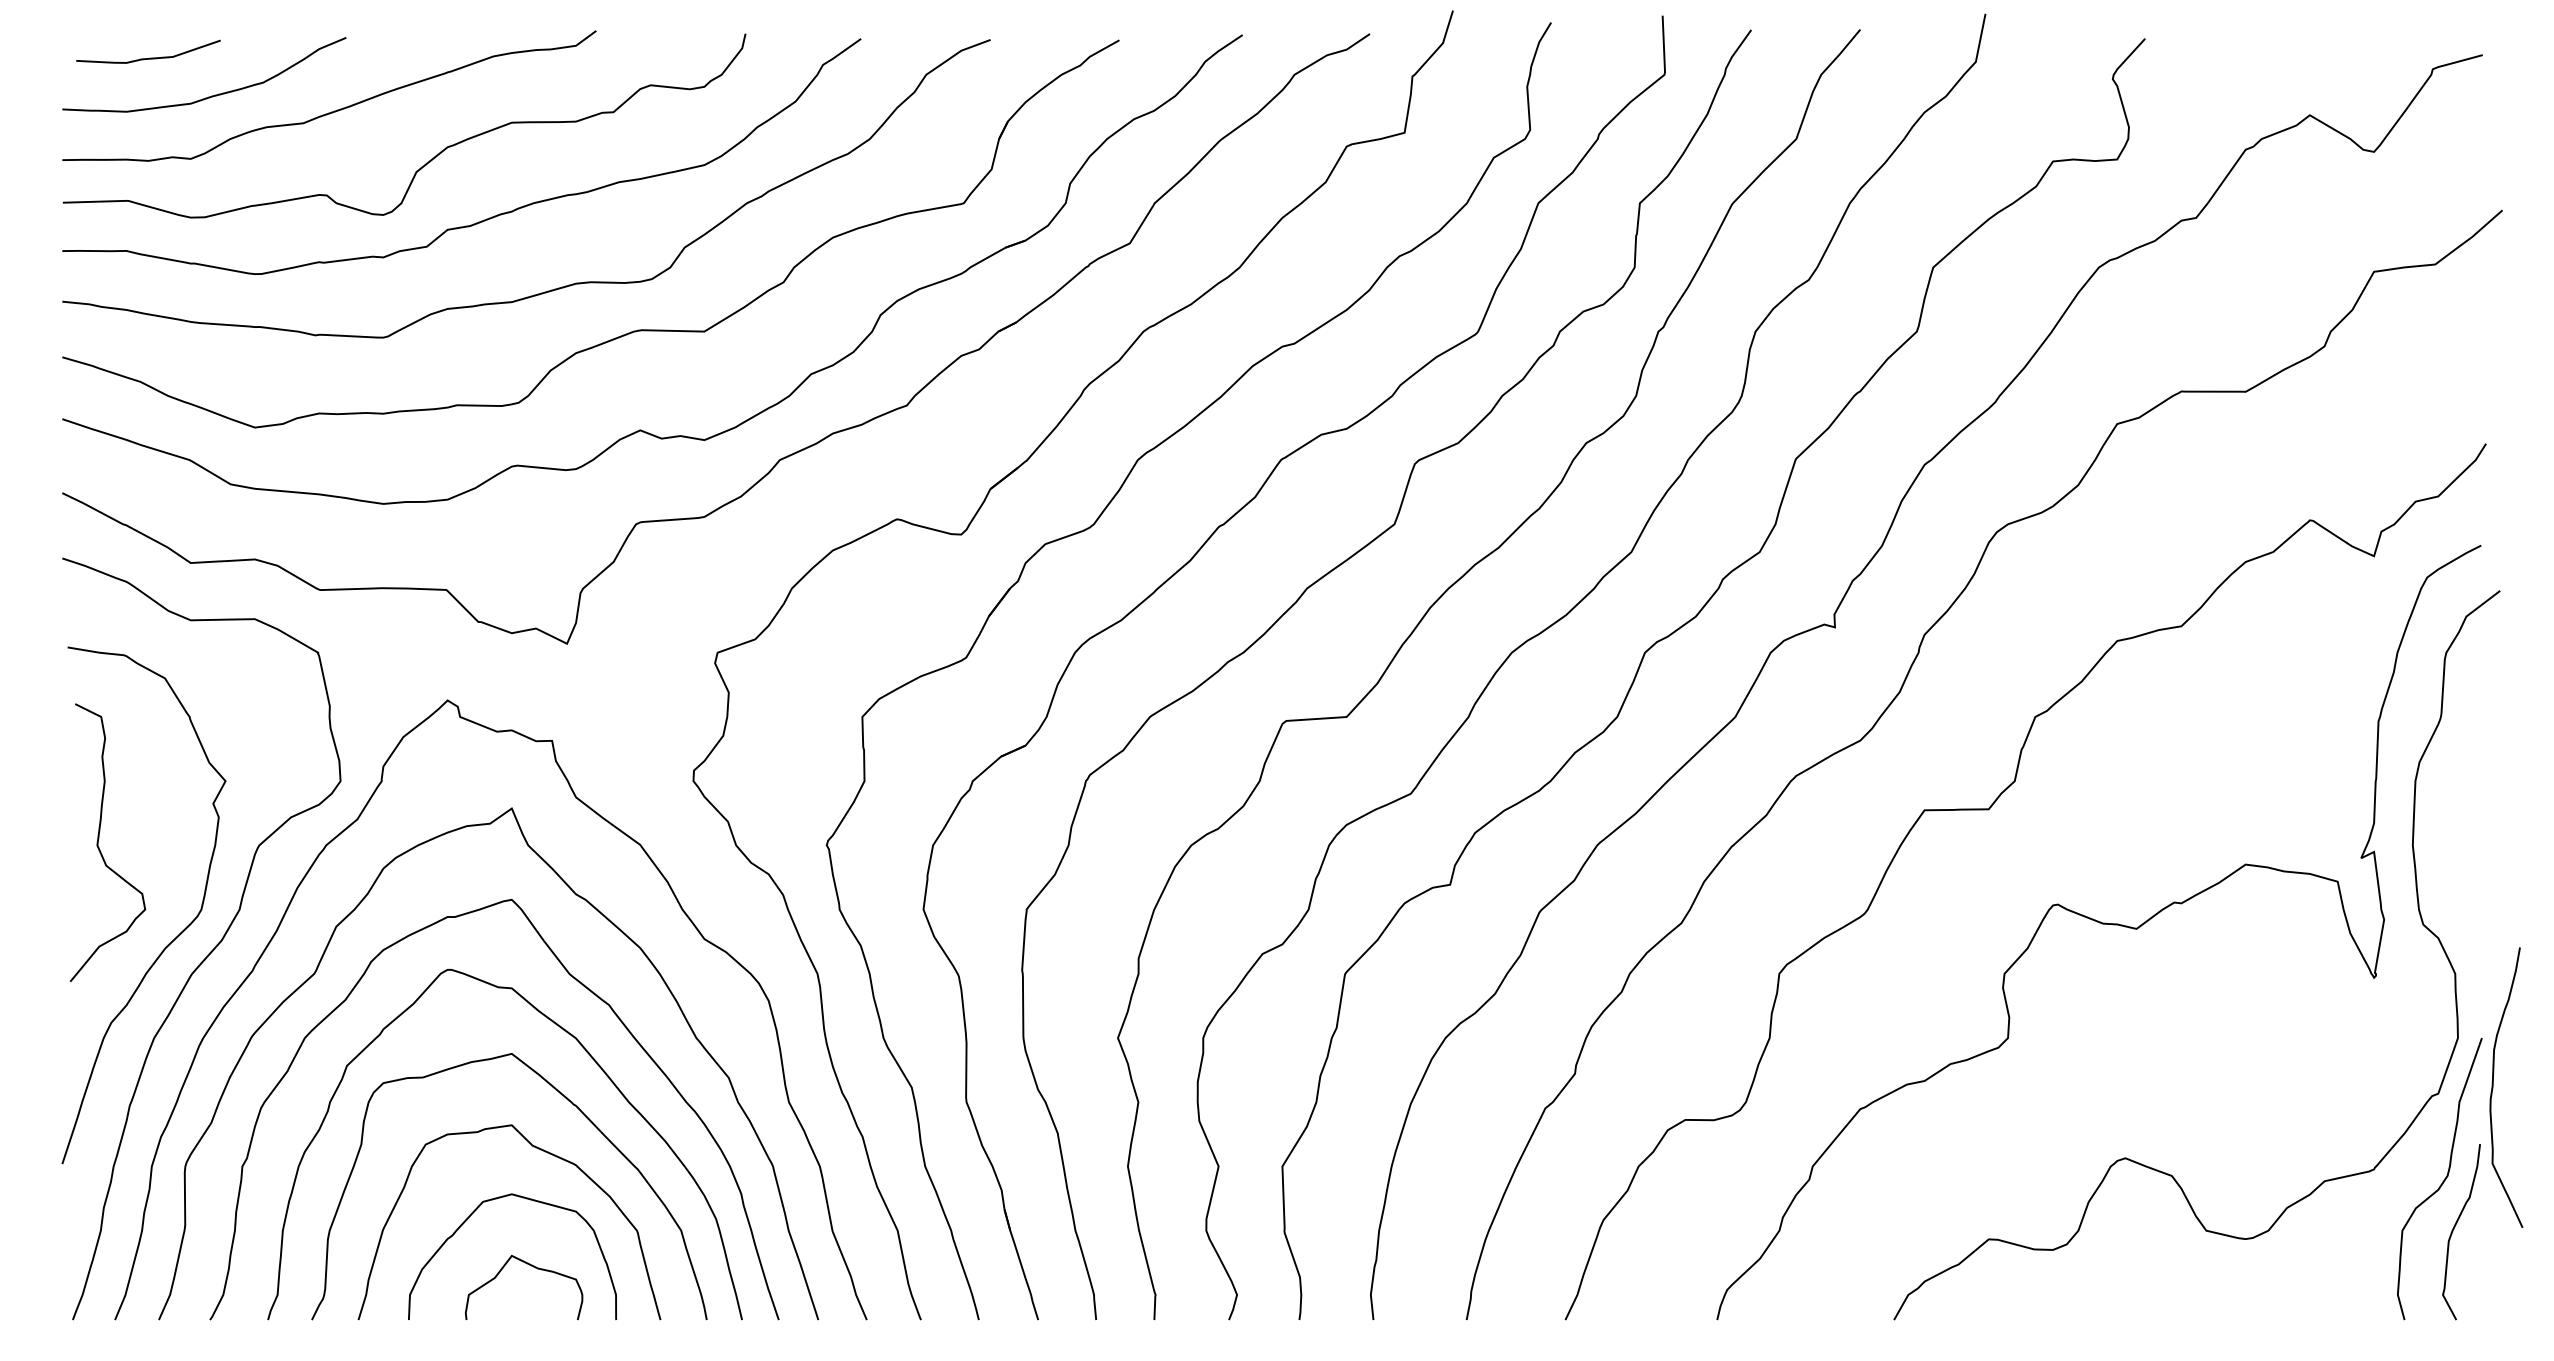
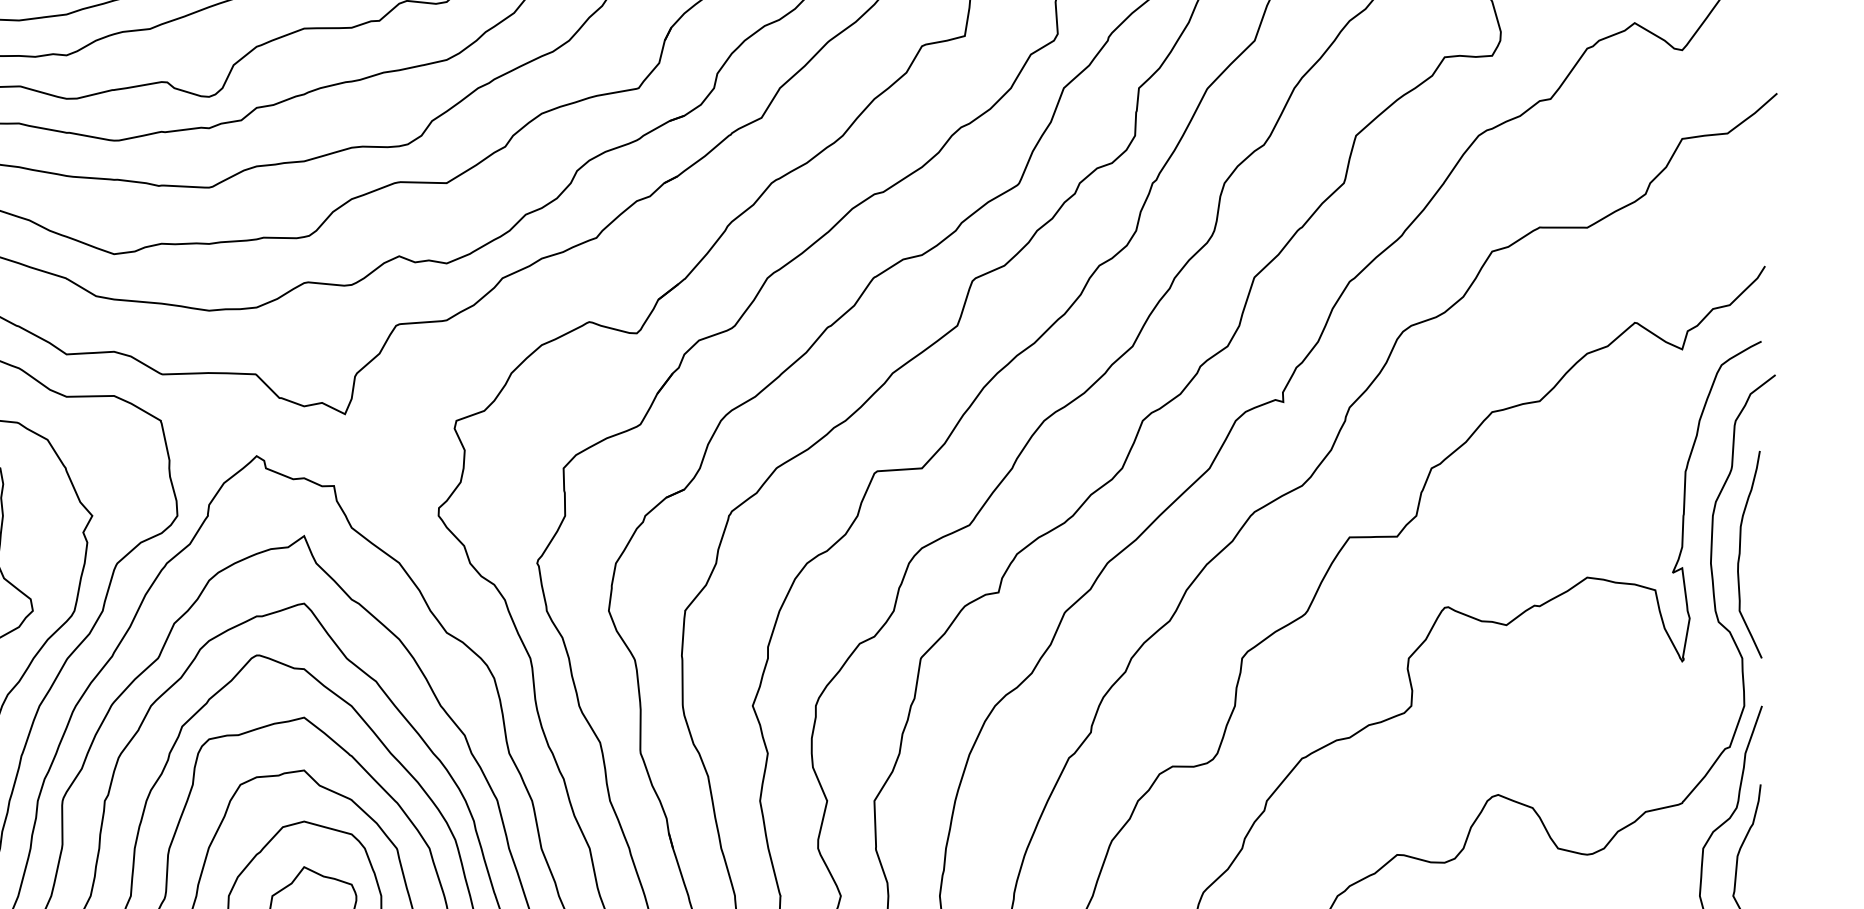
curve: (2493, 1087) -> (1740, 554), moved

